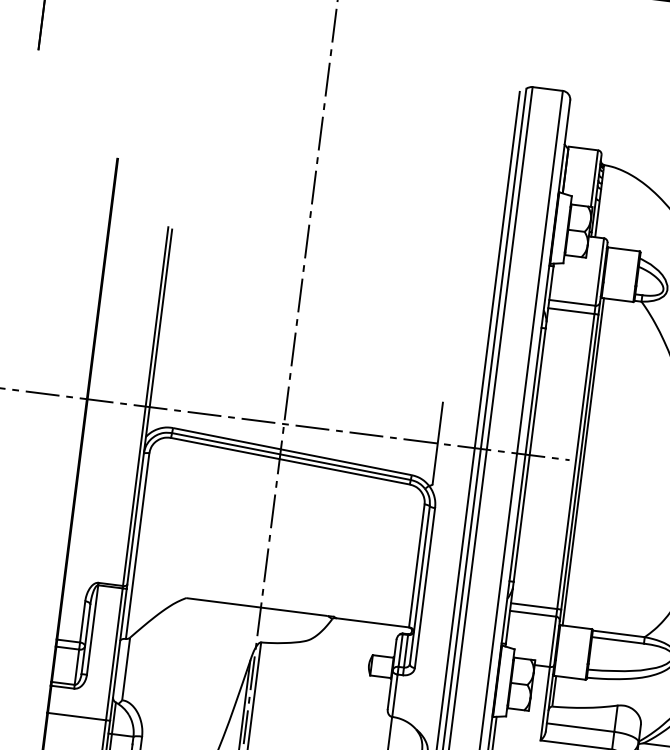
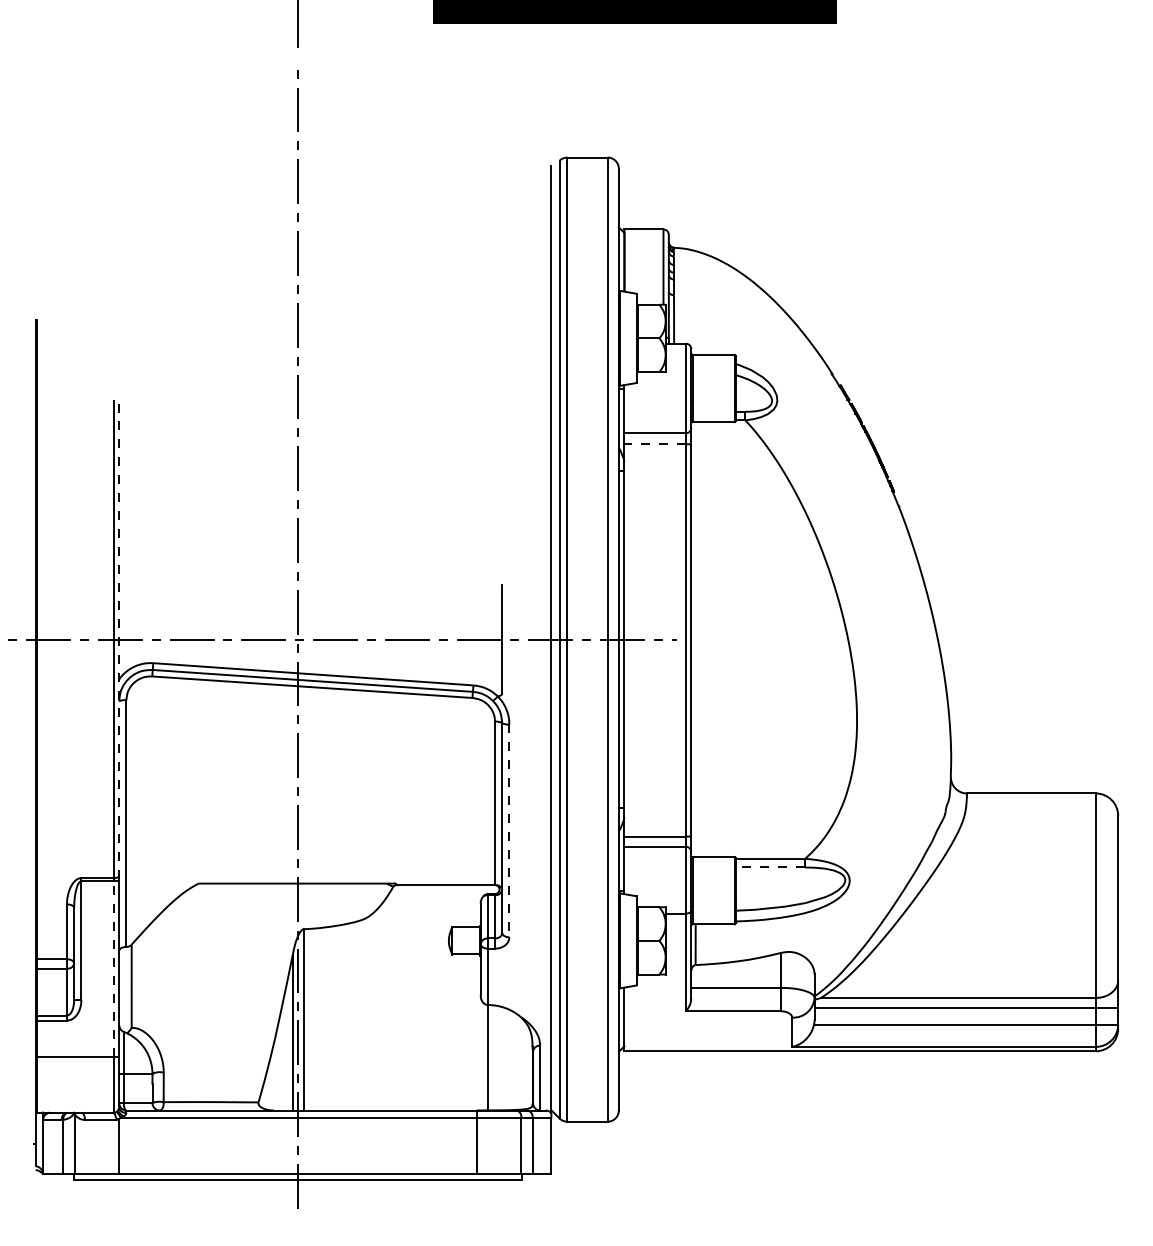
line: (571, 311) -> (655, 444), solid -> dashed
line: (149, 407) -> (119, 640), solid -> dashed
line: (583, 461) -> (695, 639), removed
line: (425, 588) -> (509, 831), solid -> dashed
line: (617, 640) -> (770, 867), solid -> dashed
line: (114, 654) -> (113, 969), solid -> dashed

